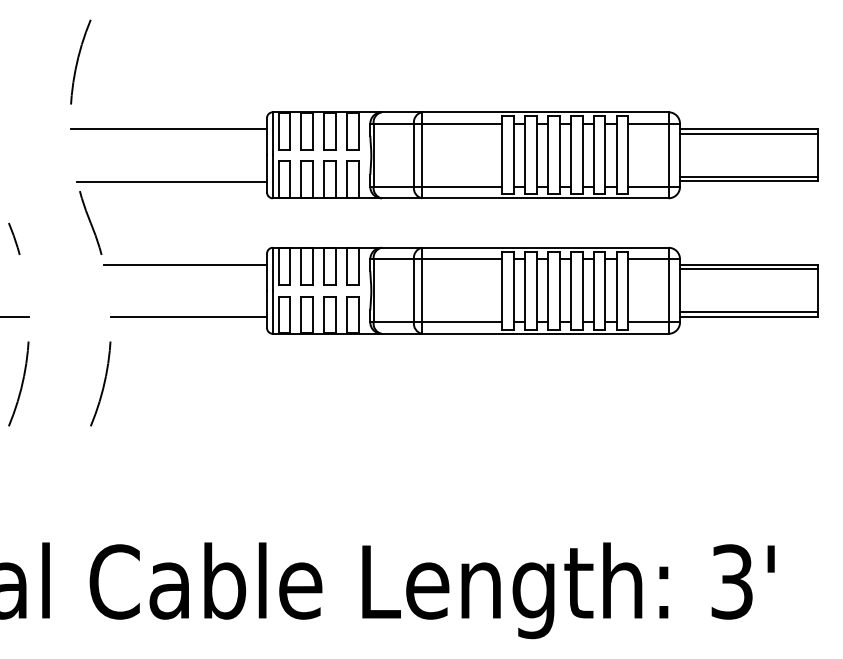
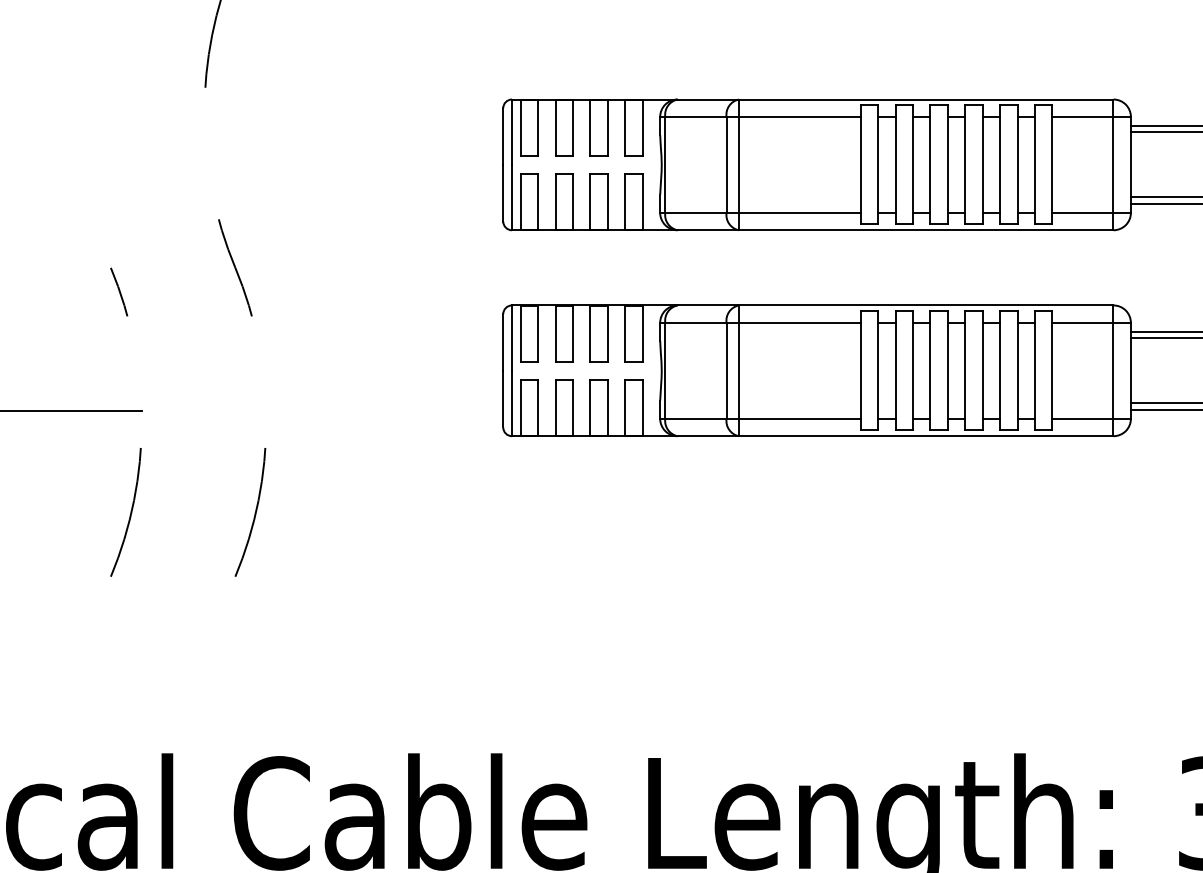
line: (168, 129) -> (353, 125), removed
line: (172, 181) -> (359, 204), removed
line: (185, 264) -> (379, 330), removed
line: (189, 317) -> (385, 411), removed

